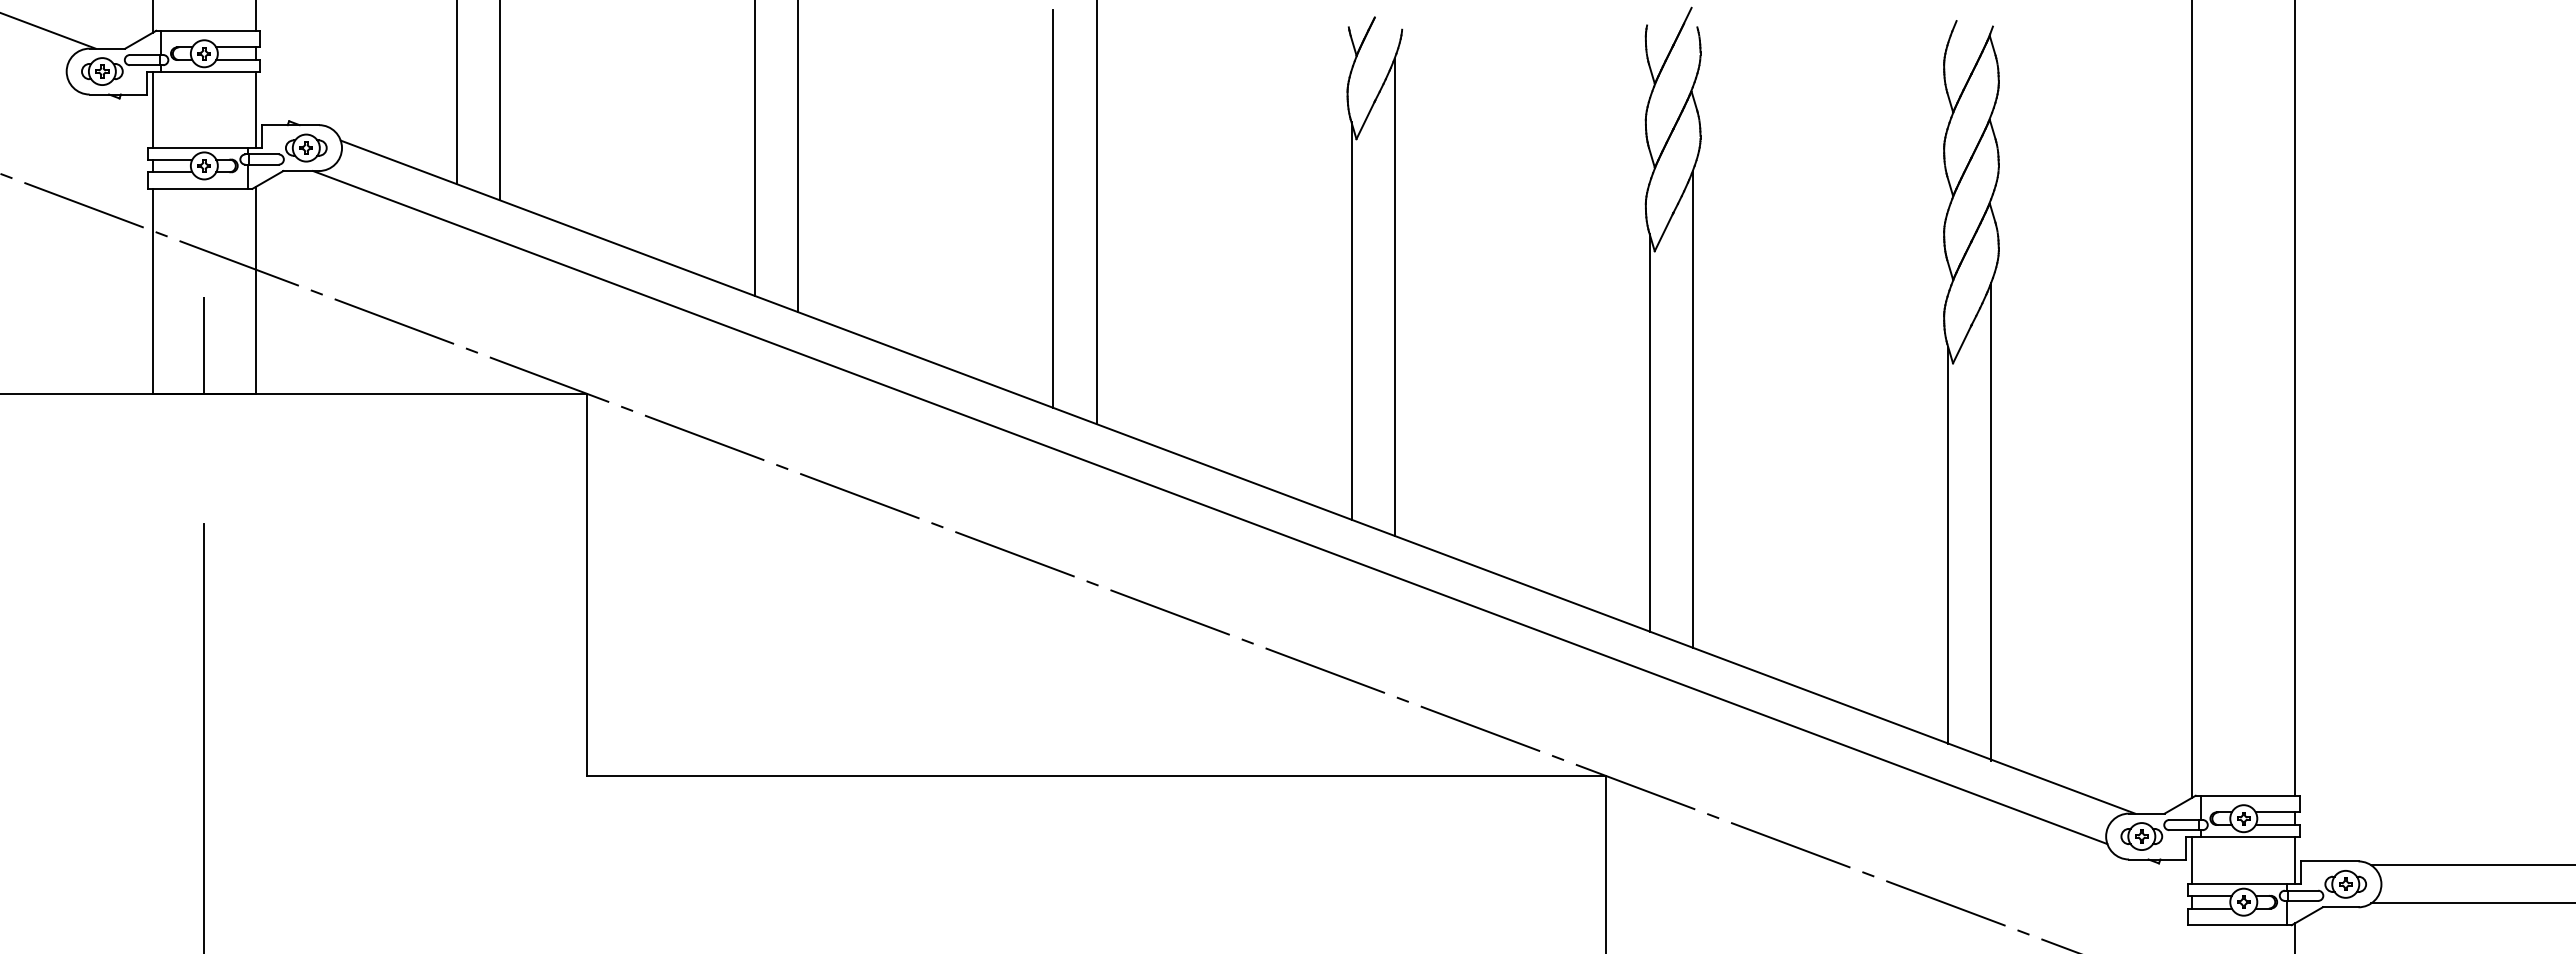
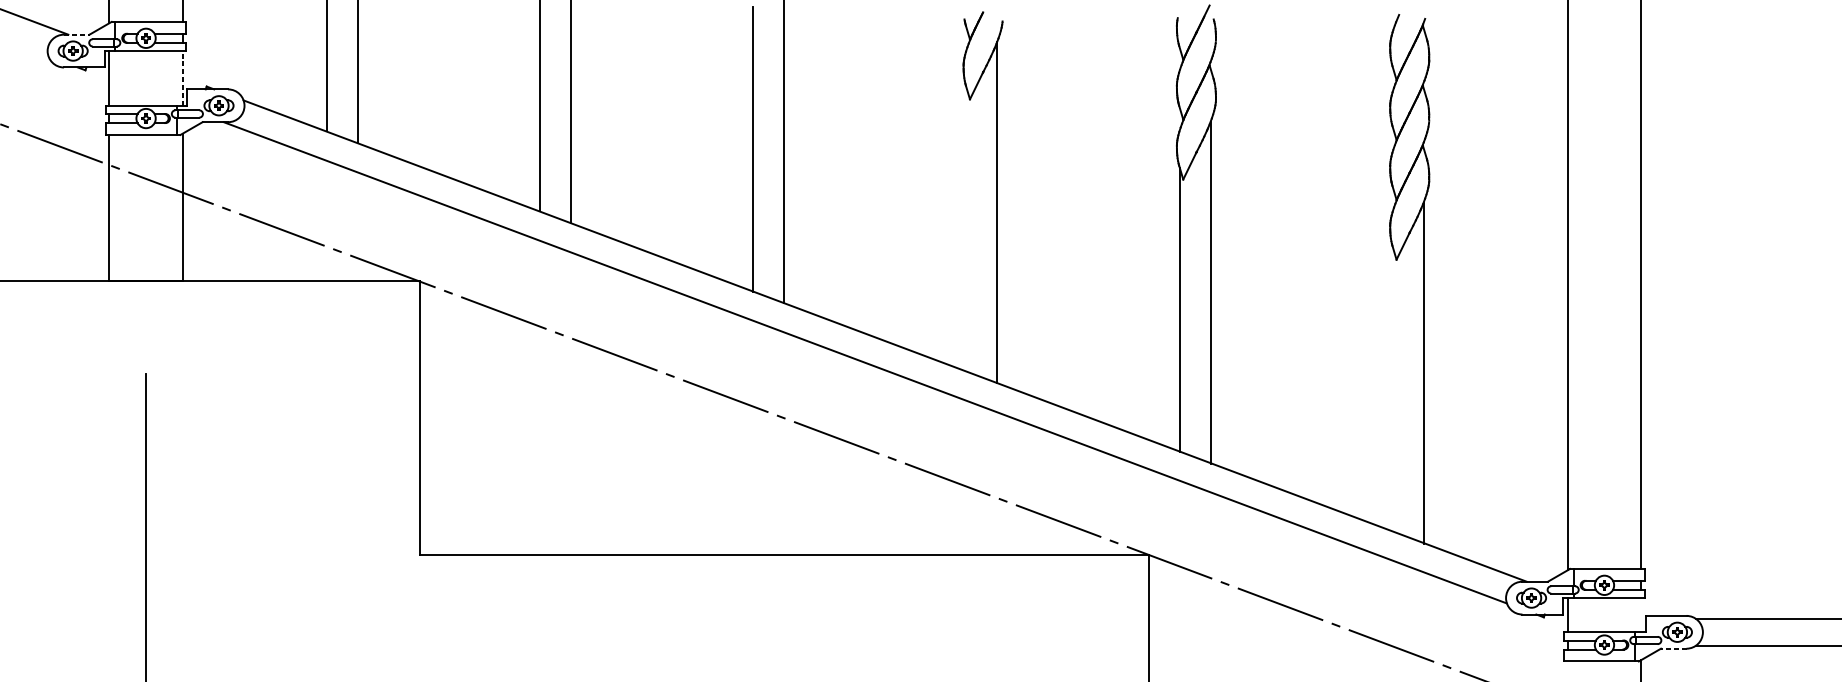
line: (107, 48) -> (76, 34), solid -> dashed
line: (255, 109) -> (182, 78), solid -> dashed
line: (1351, 321) -> (966, 229), removed
line: (204, 344) -> (146, 246), removed
line: (1948, 545) -> (1393, 389), removed
line: (2295, 860) -> (1641, 615), removed
line: (2340, 907) -> (1673, 648), solid -> dashed

